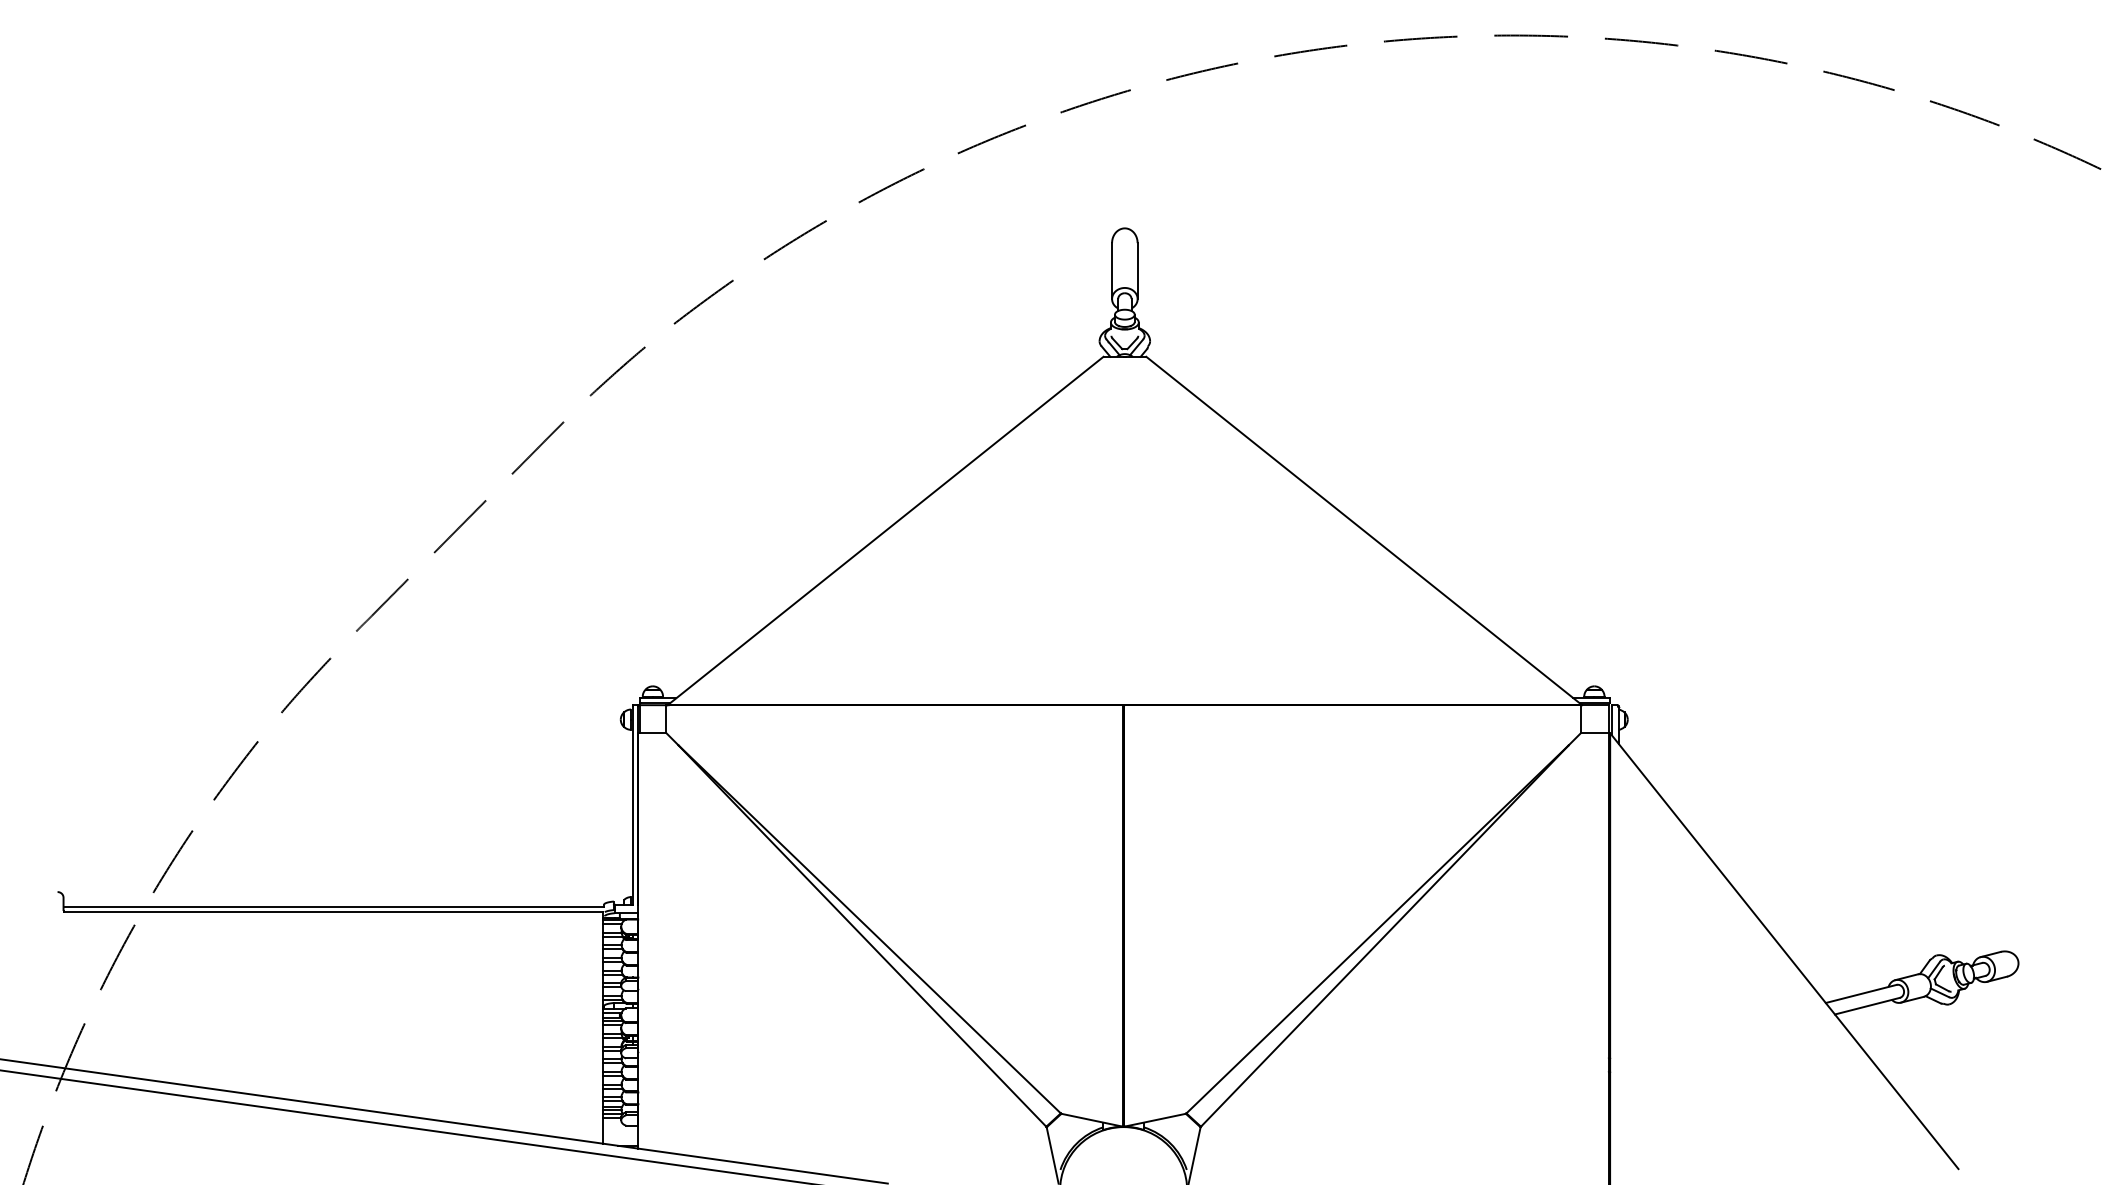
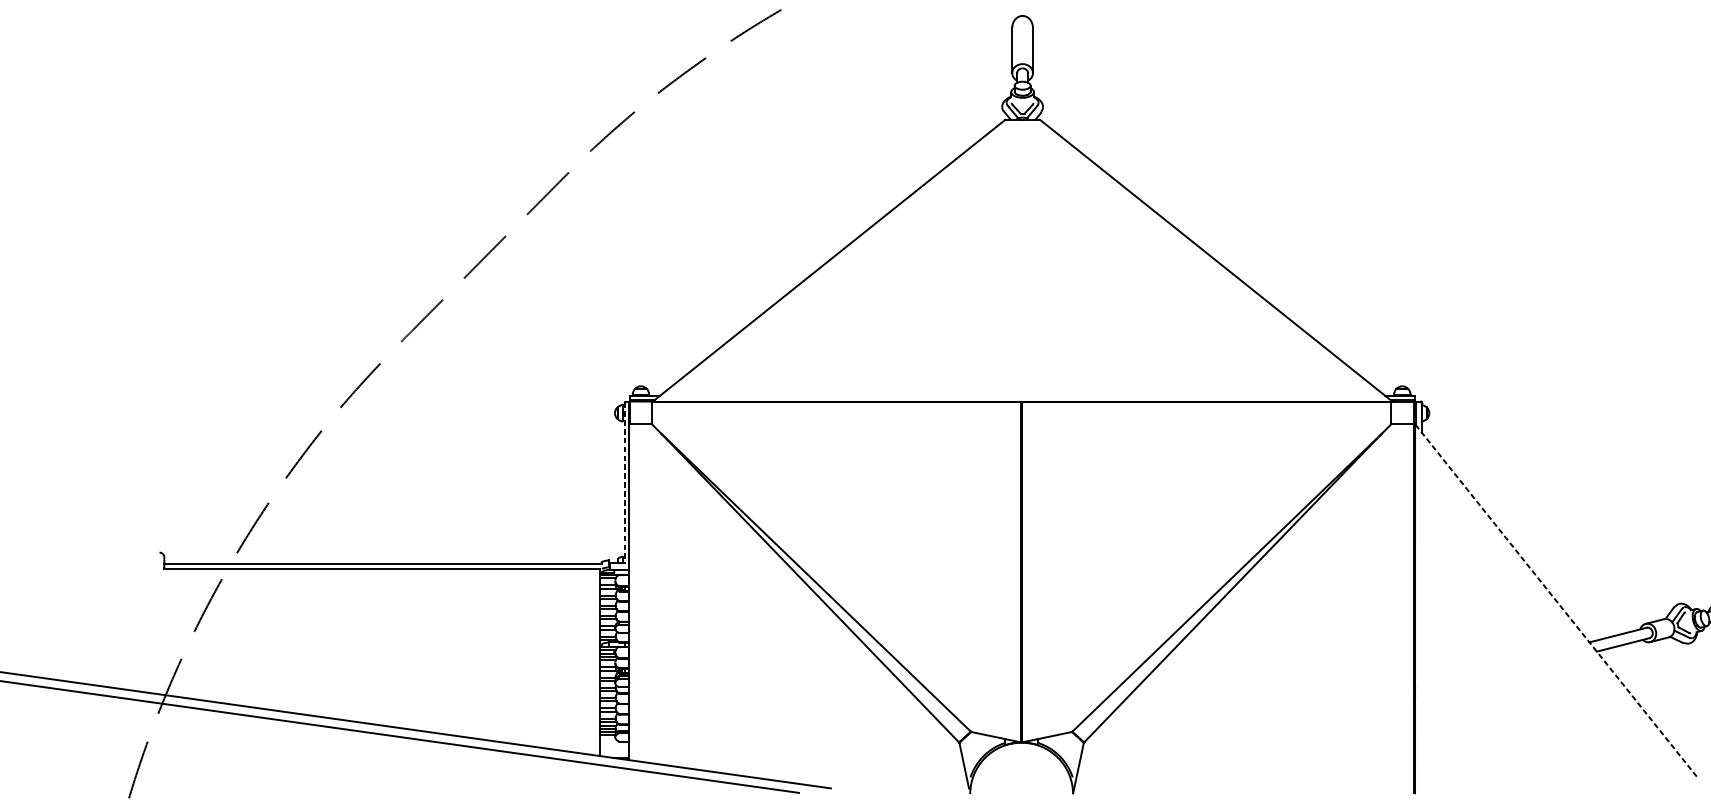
line: (632, 805) -> (624, 482), solid -> dashed
line: (1784, 951) -> (1556, 600), solid -> dashed

